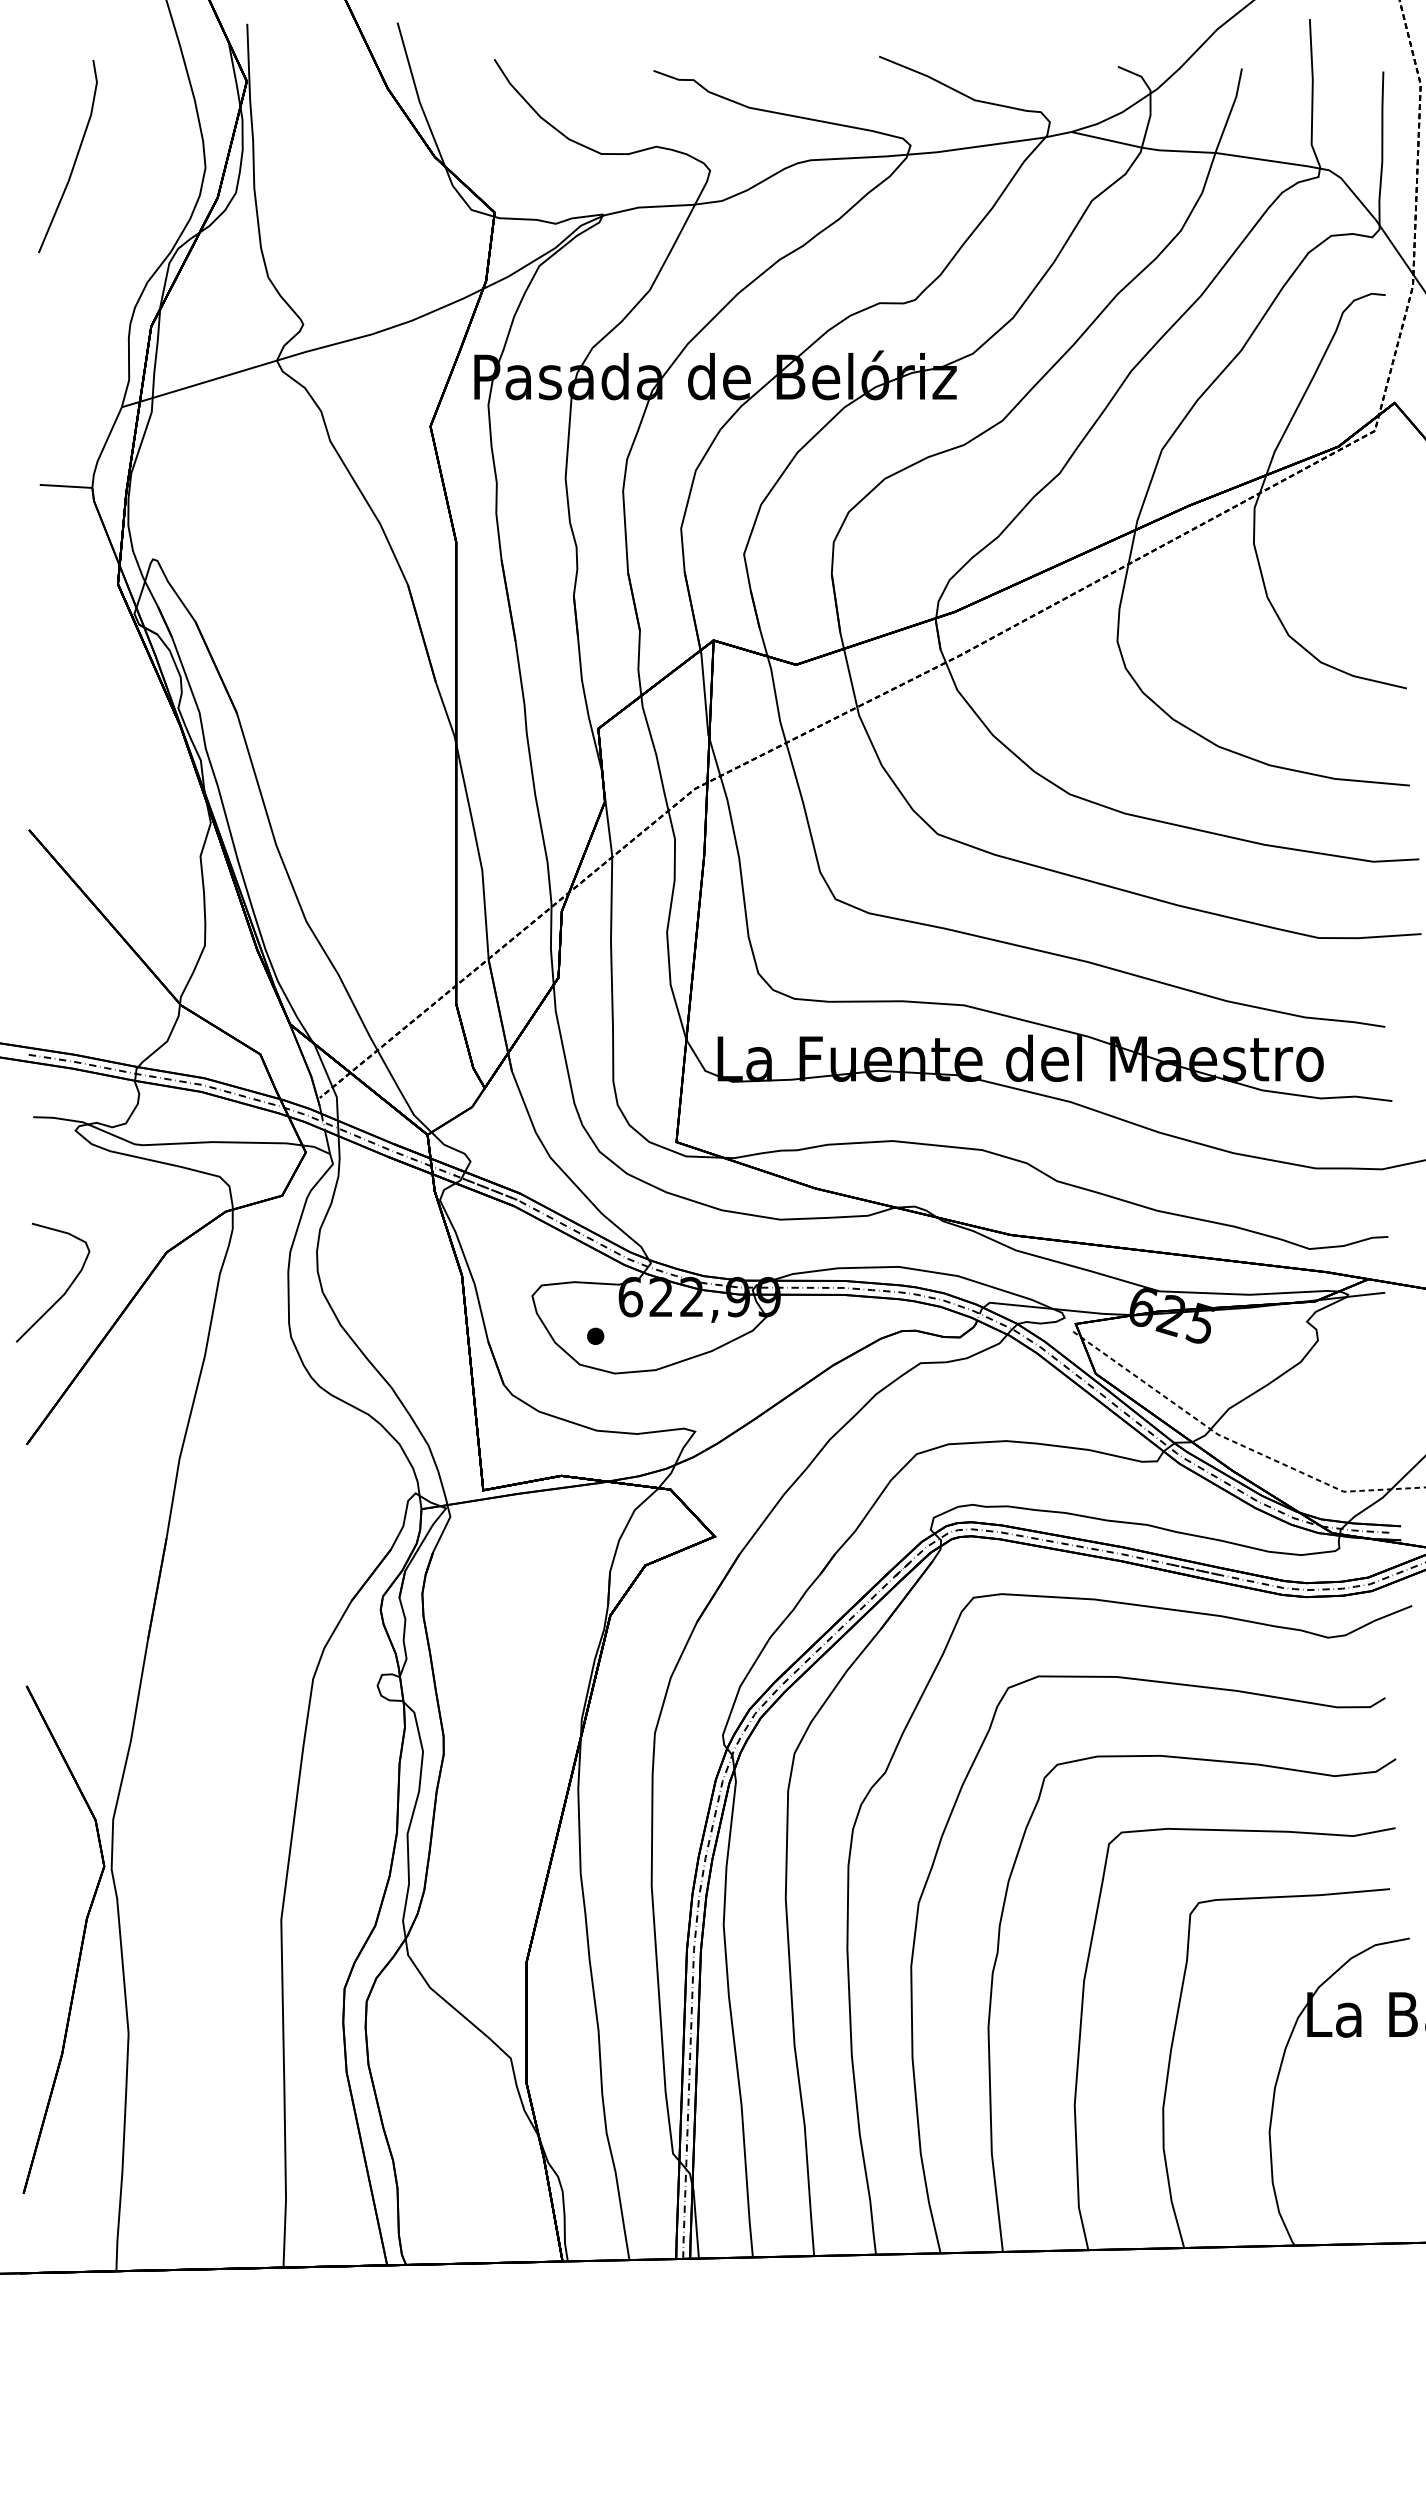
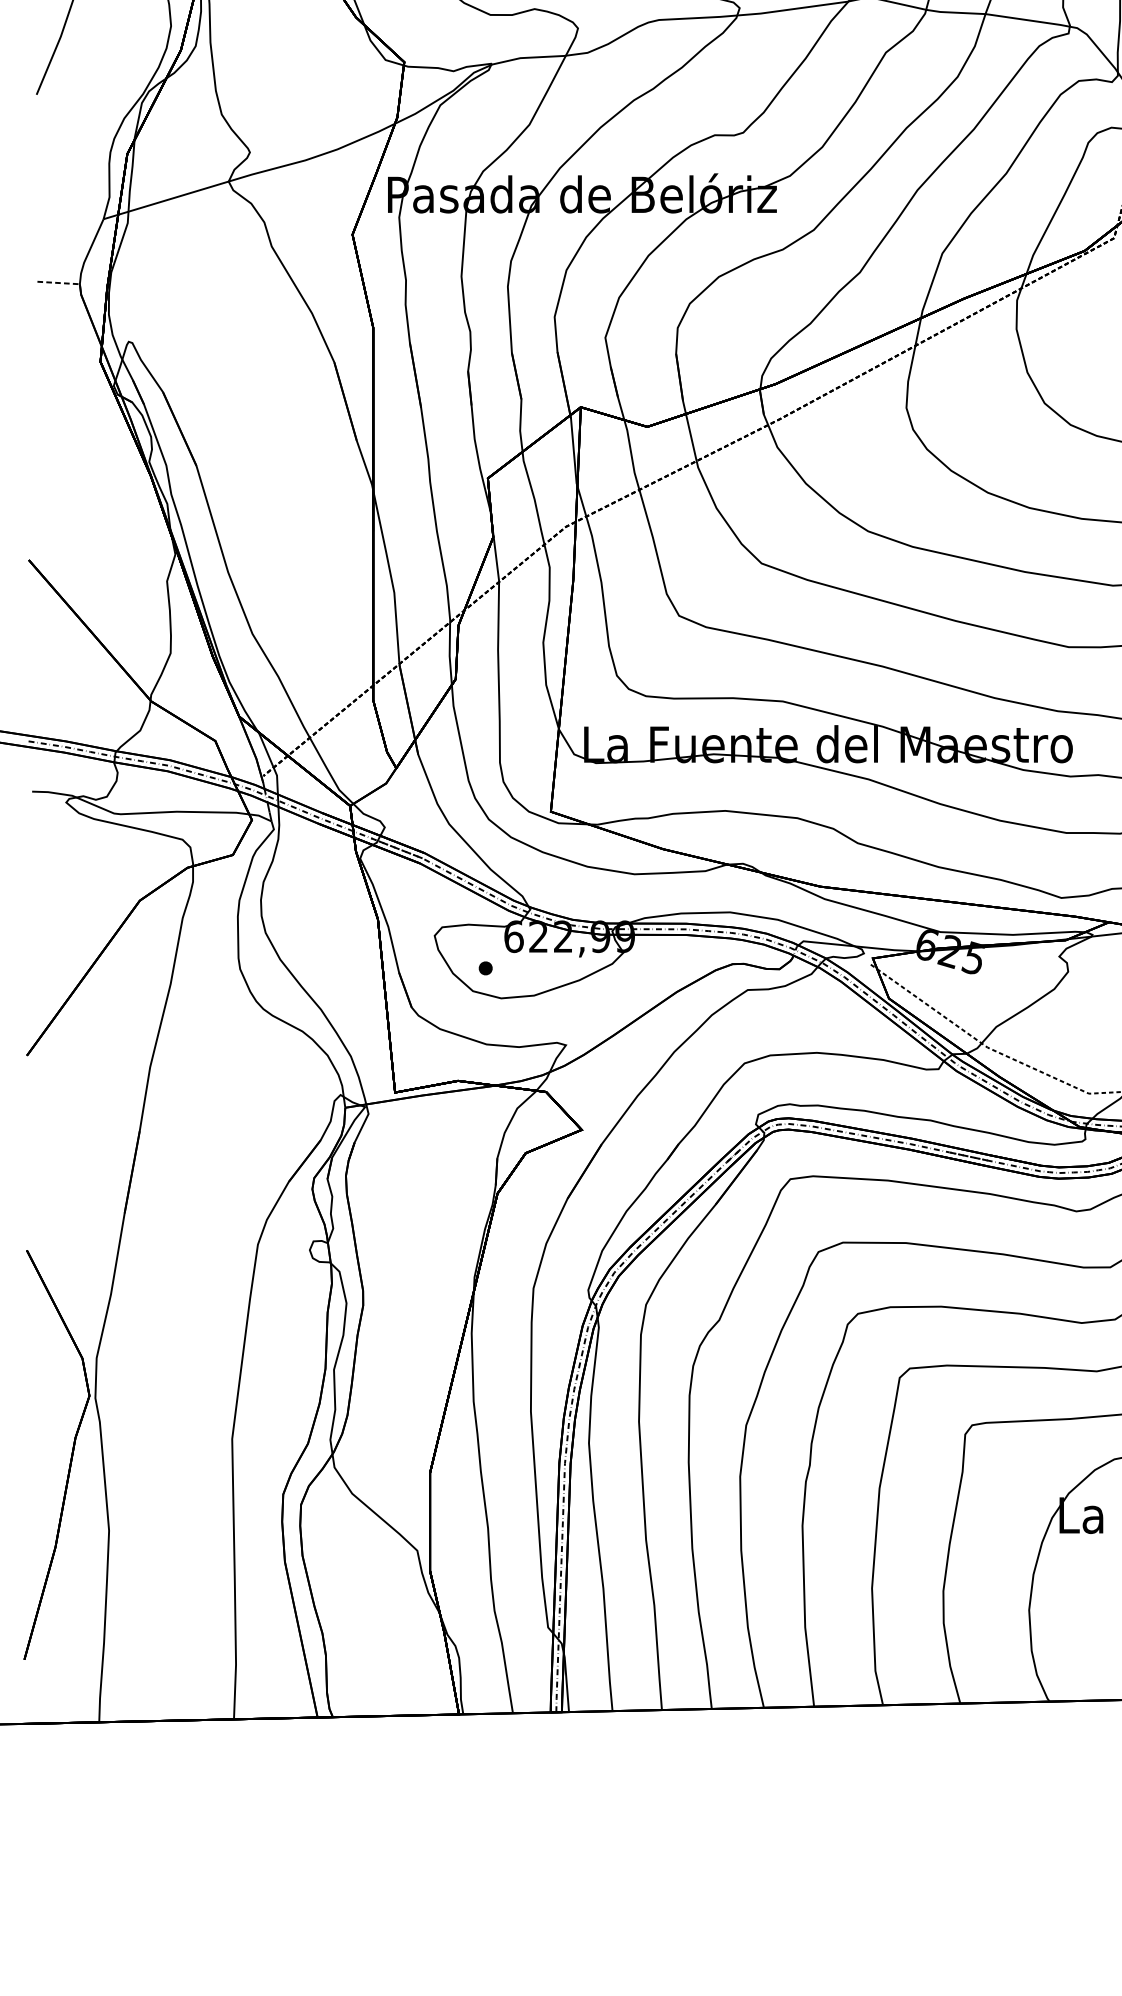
line: (66, 486) -> (59, 283), solid -> dashed
curve: (63, 1293) -> (56, 933), removed

